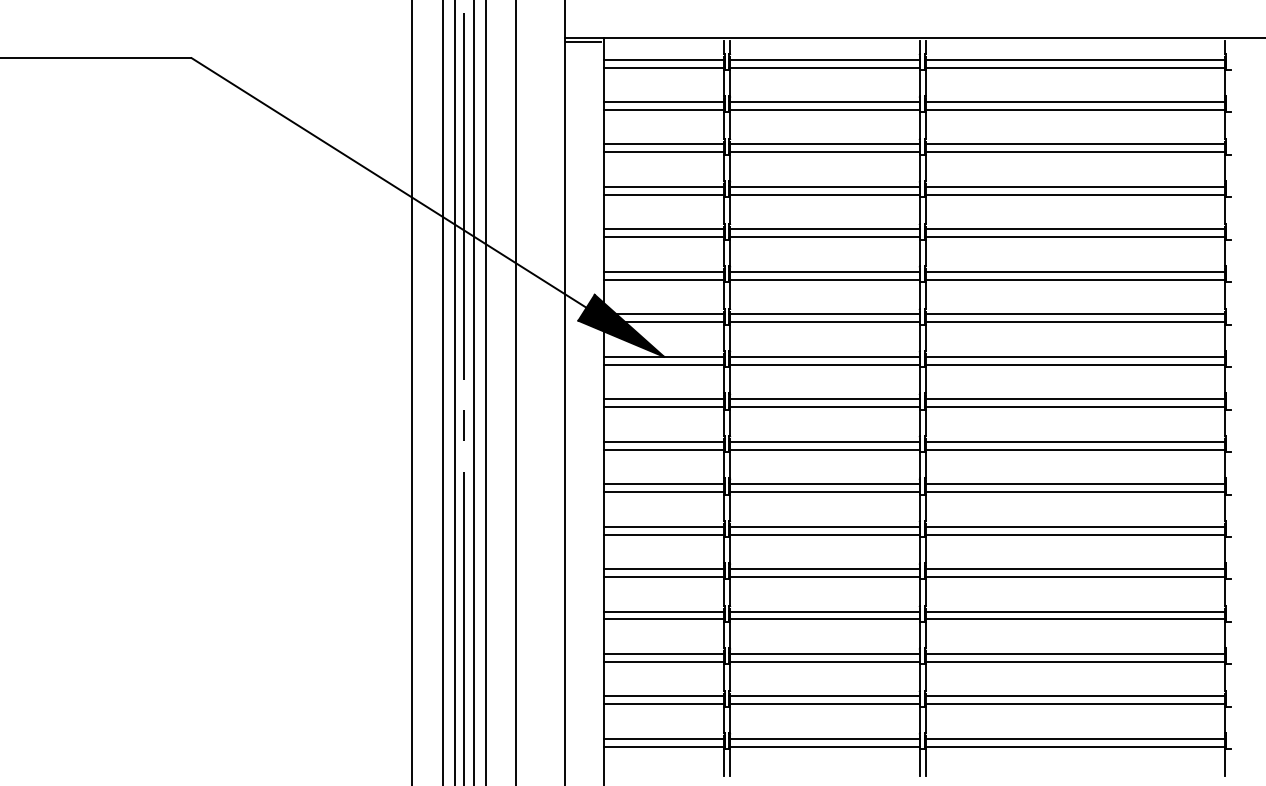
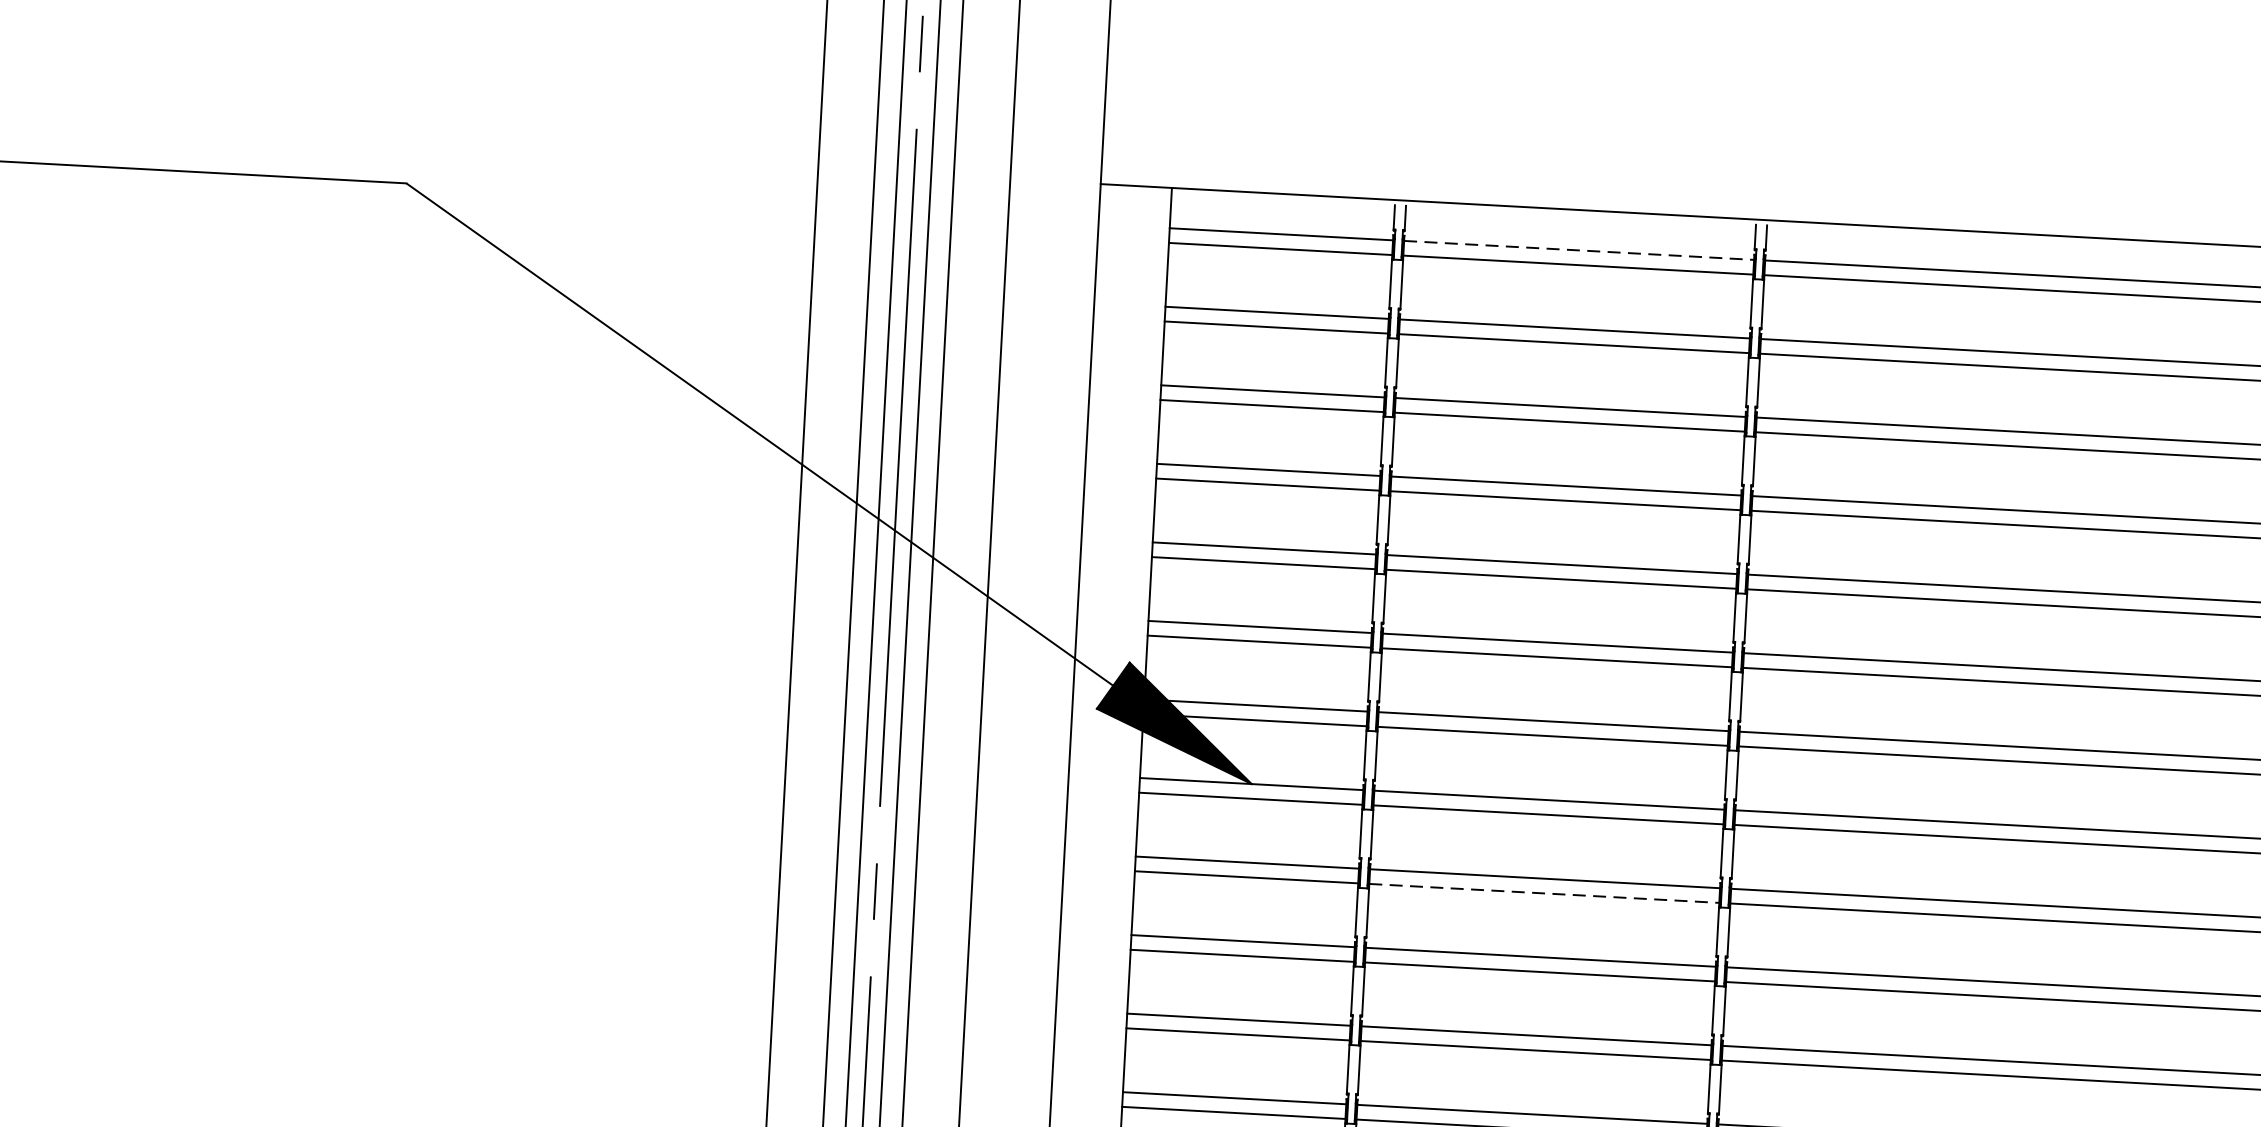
line: (583, 42) -> (1134, 194), removed
line: (824, 59) -> (1578, 250), solid -> dashed
line: (824, 407) -> (1543, 893), solid -> dashed

